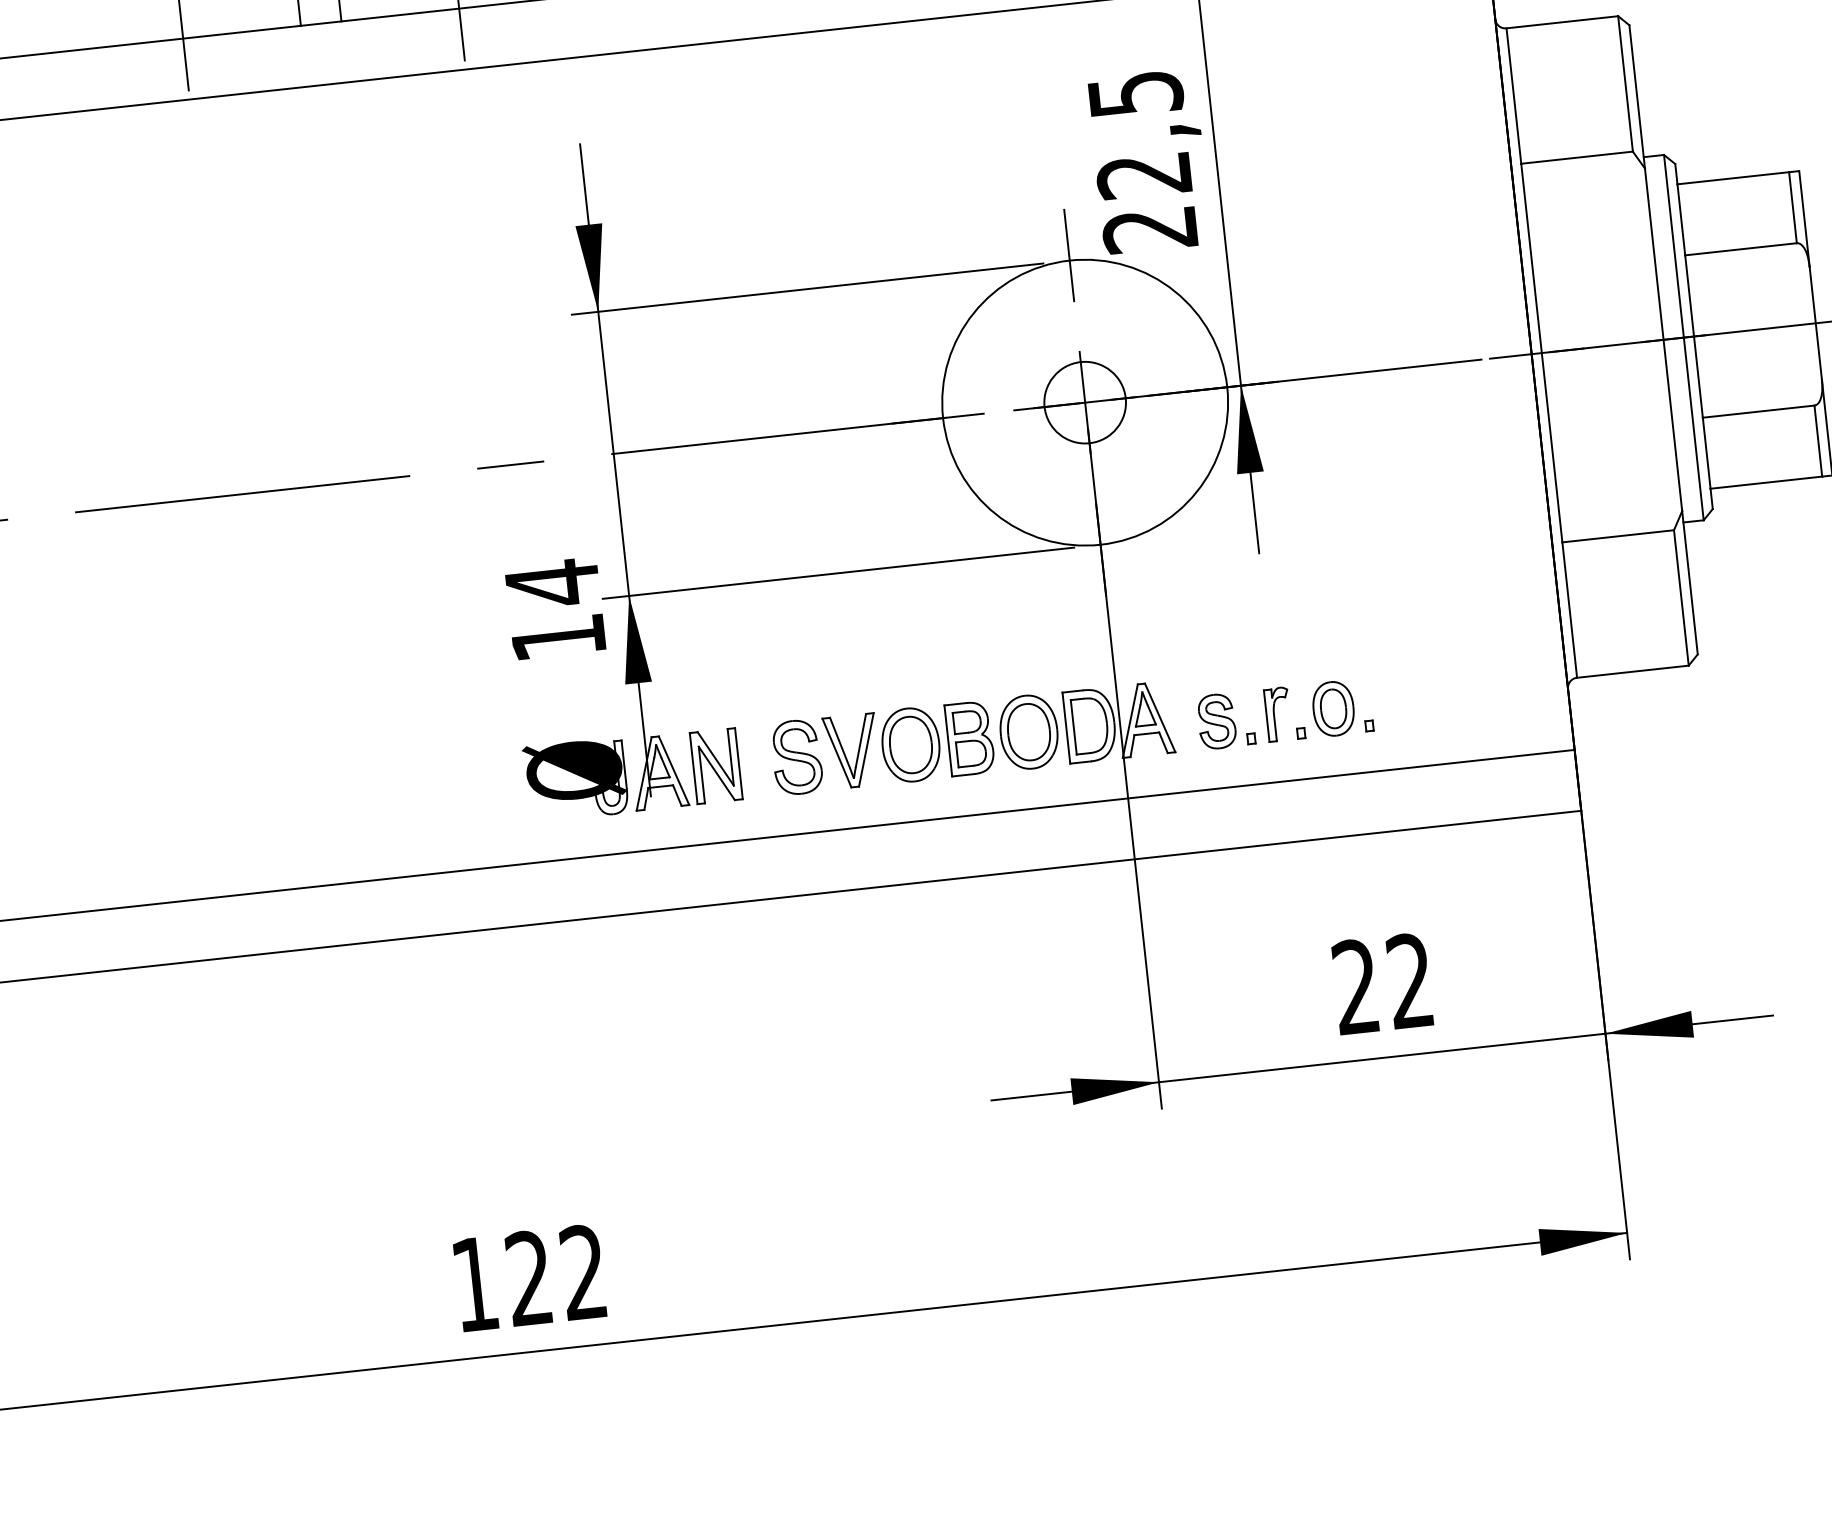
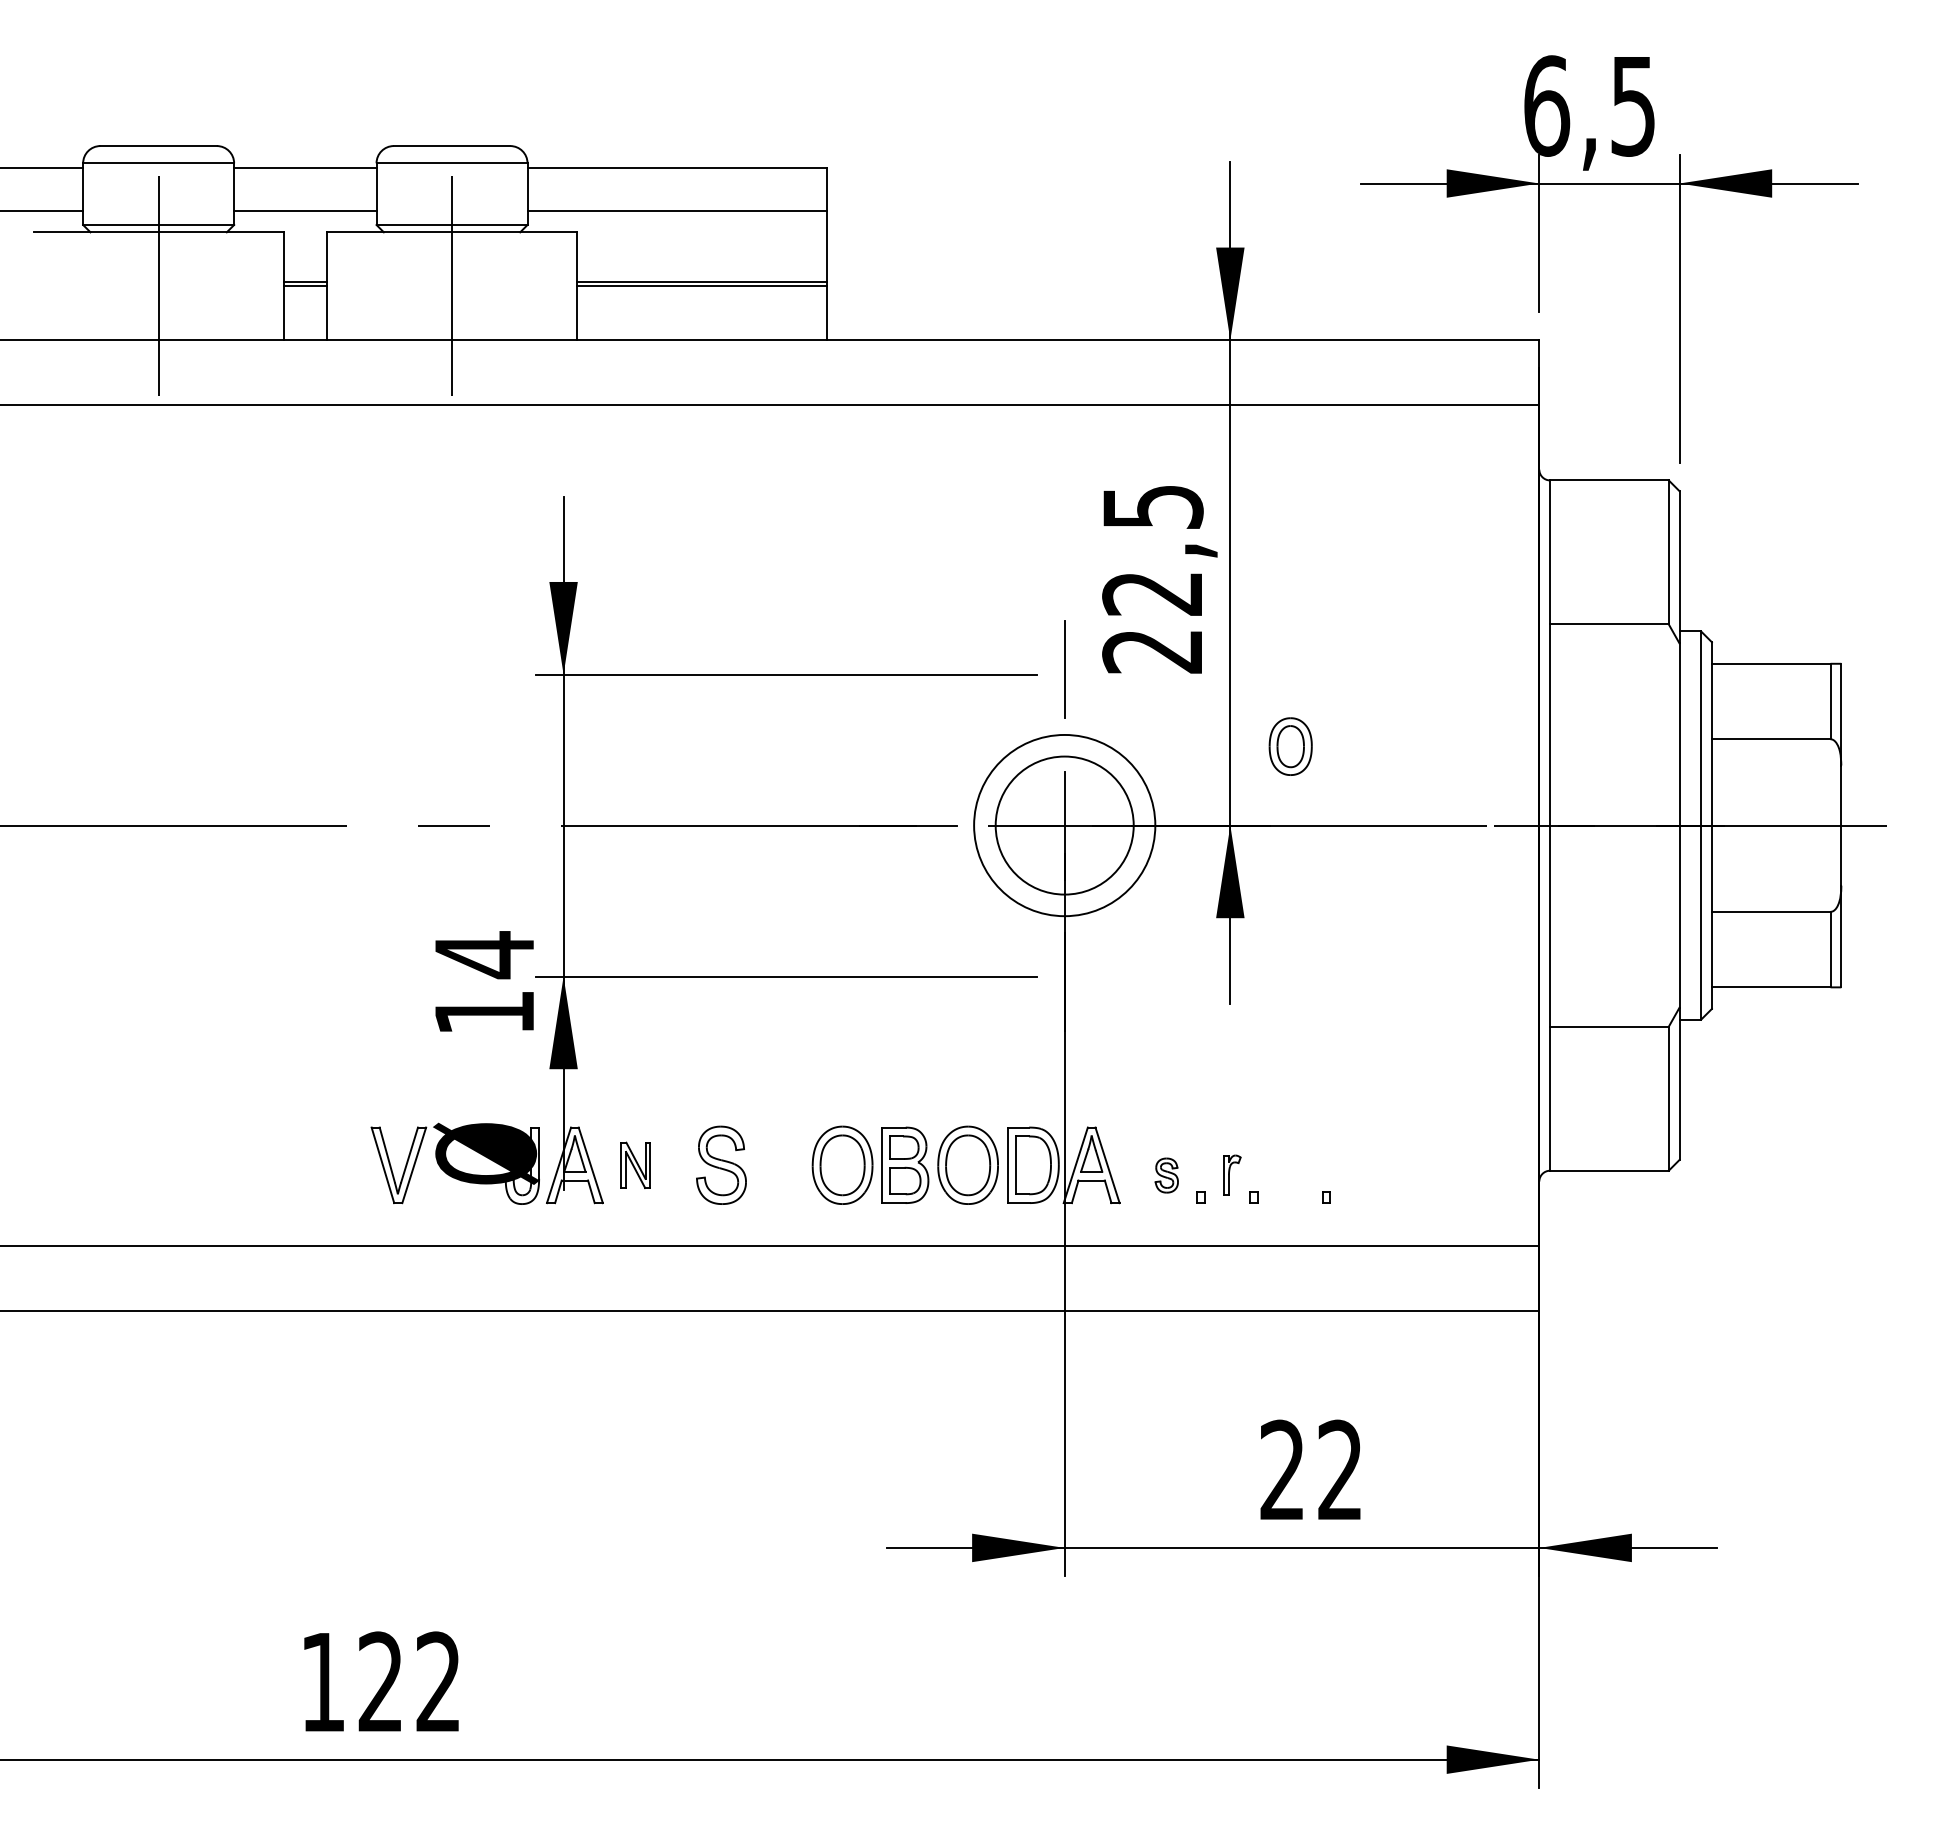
circle: (1084, 402) -> (1064, 825), size x0.6
circle: (1084, 402) -> (1064, 825), size x1.6
part: (1333, 708) -> (1290, 746), moved
part: (1278, 713) -> (1232, 1174), size x0.7
part: (1216, 721) -> (1166, 1175), size x0.6
part: (857, 752) -> (404, 1167), moved
part: (716, 766) -> (635, 1165), size x0.6

